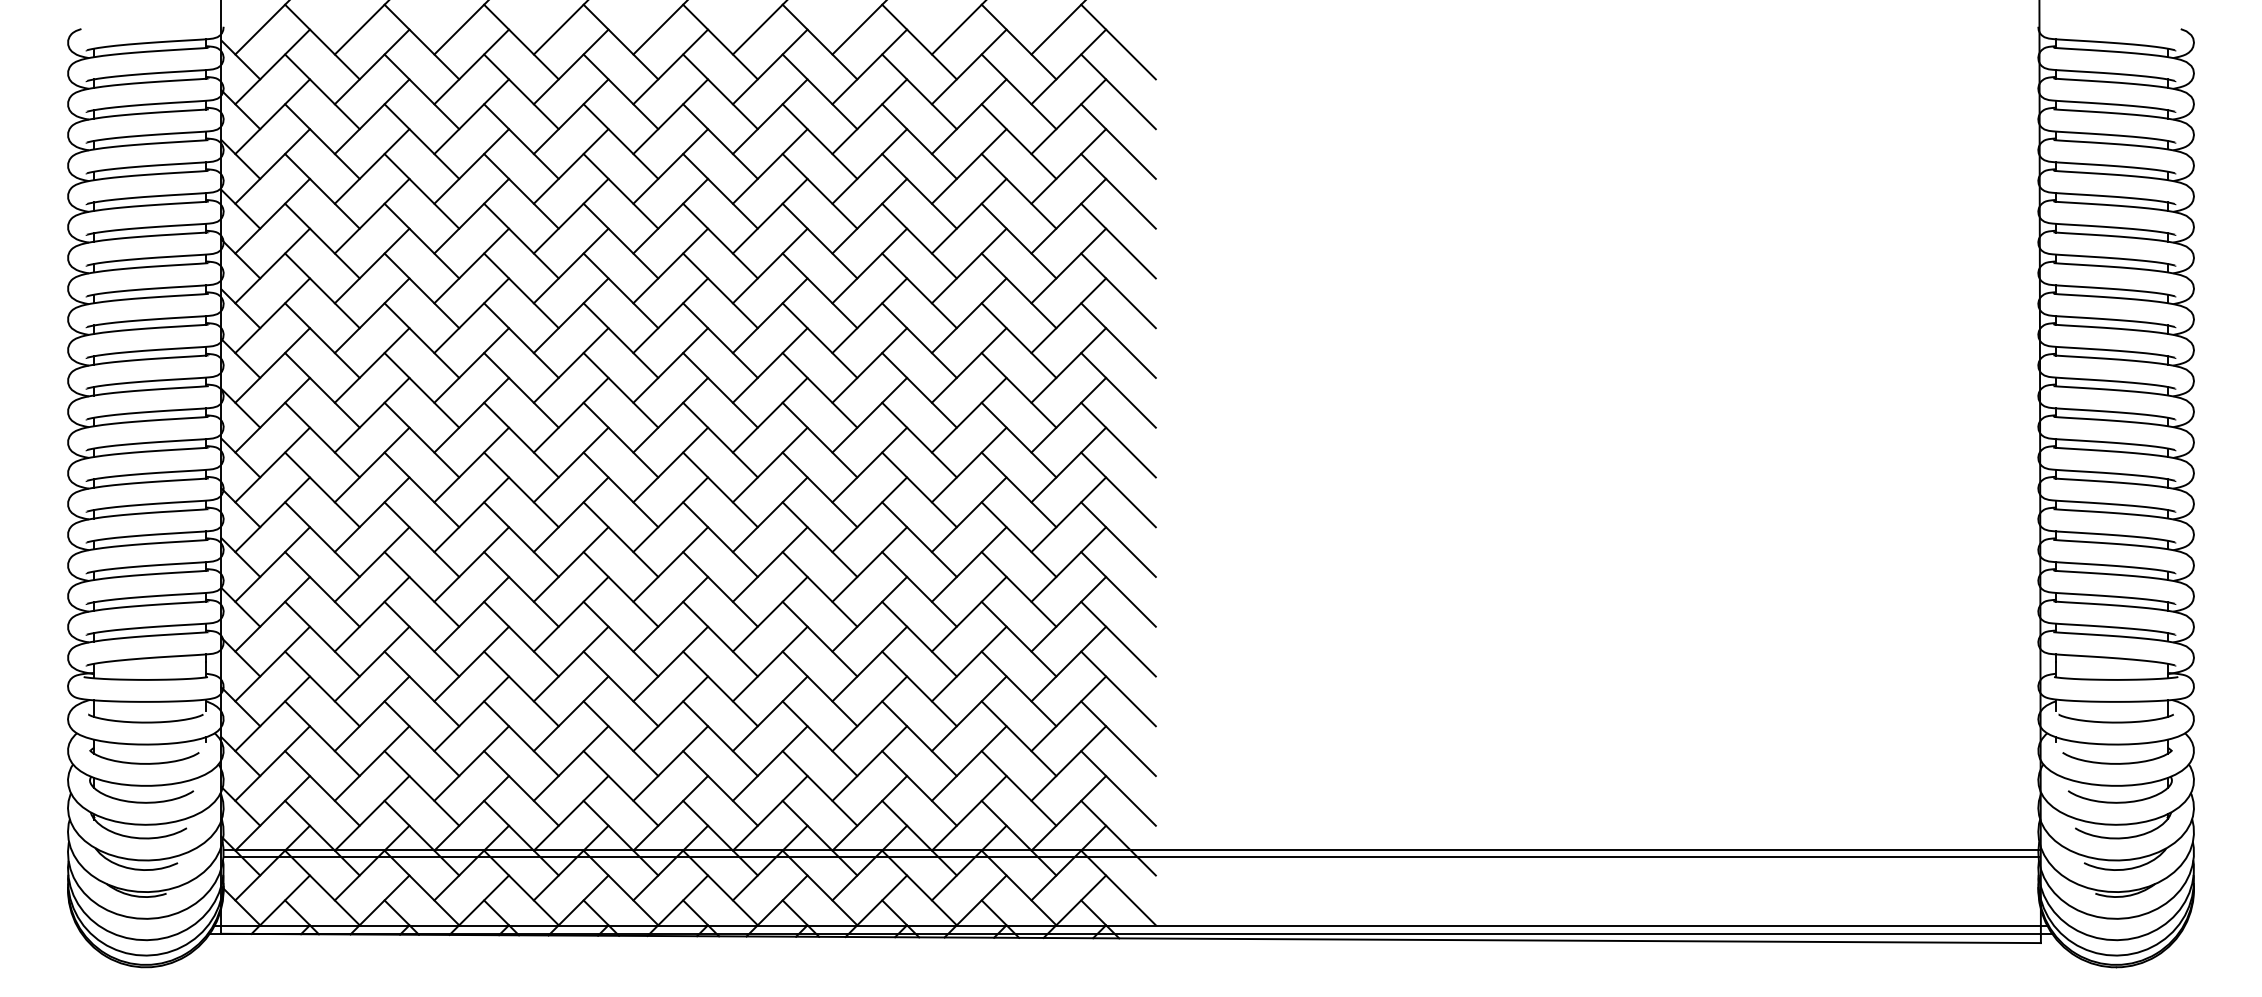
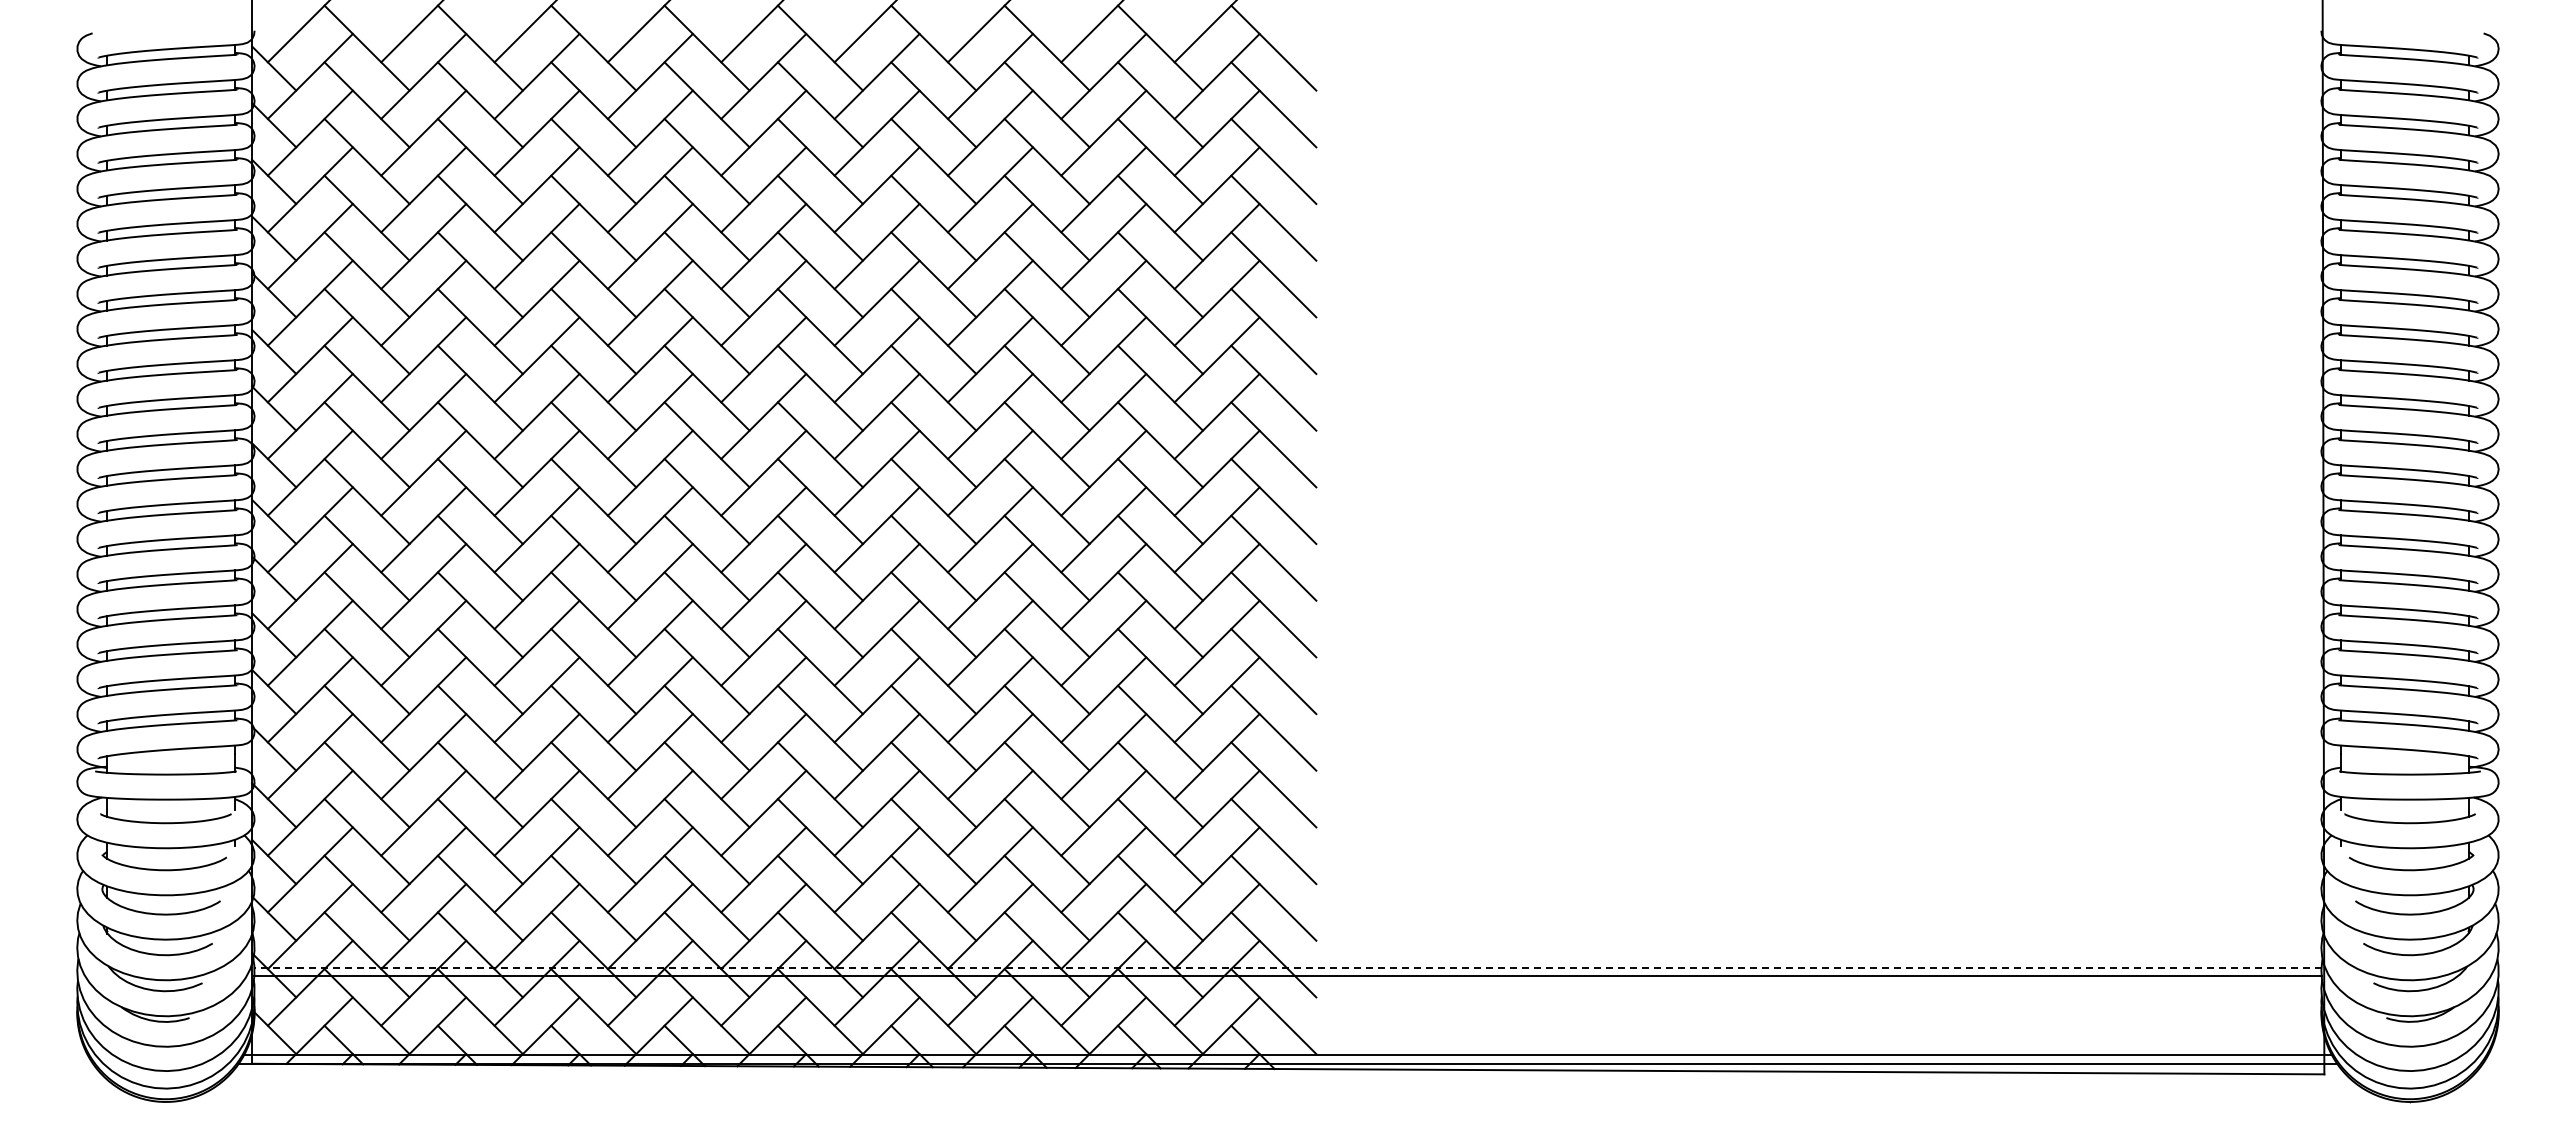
line: (1131, 850) -> (1288, 968), solid -> dashed

